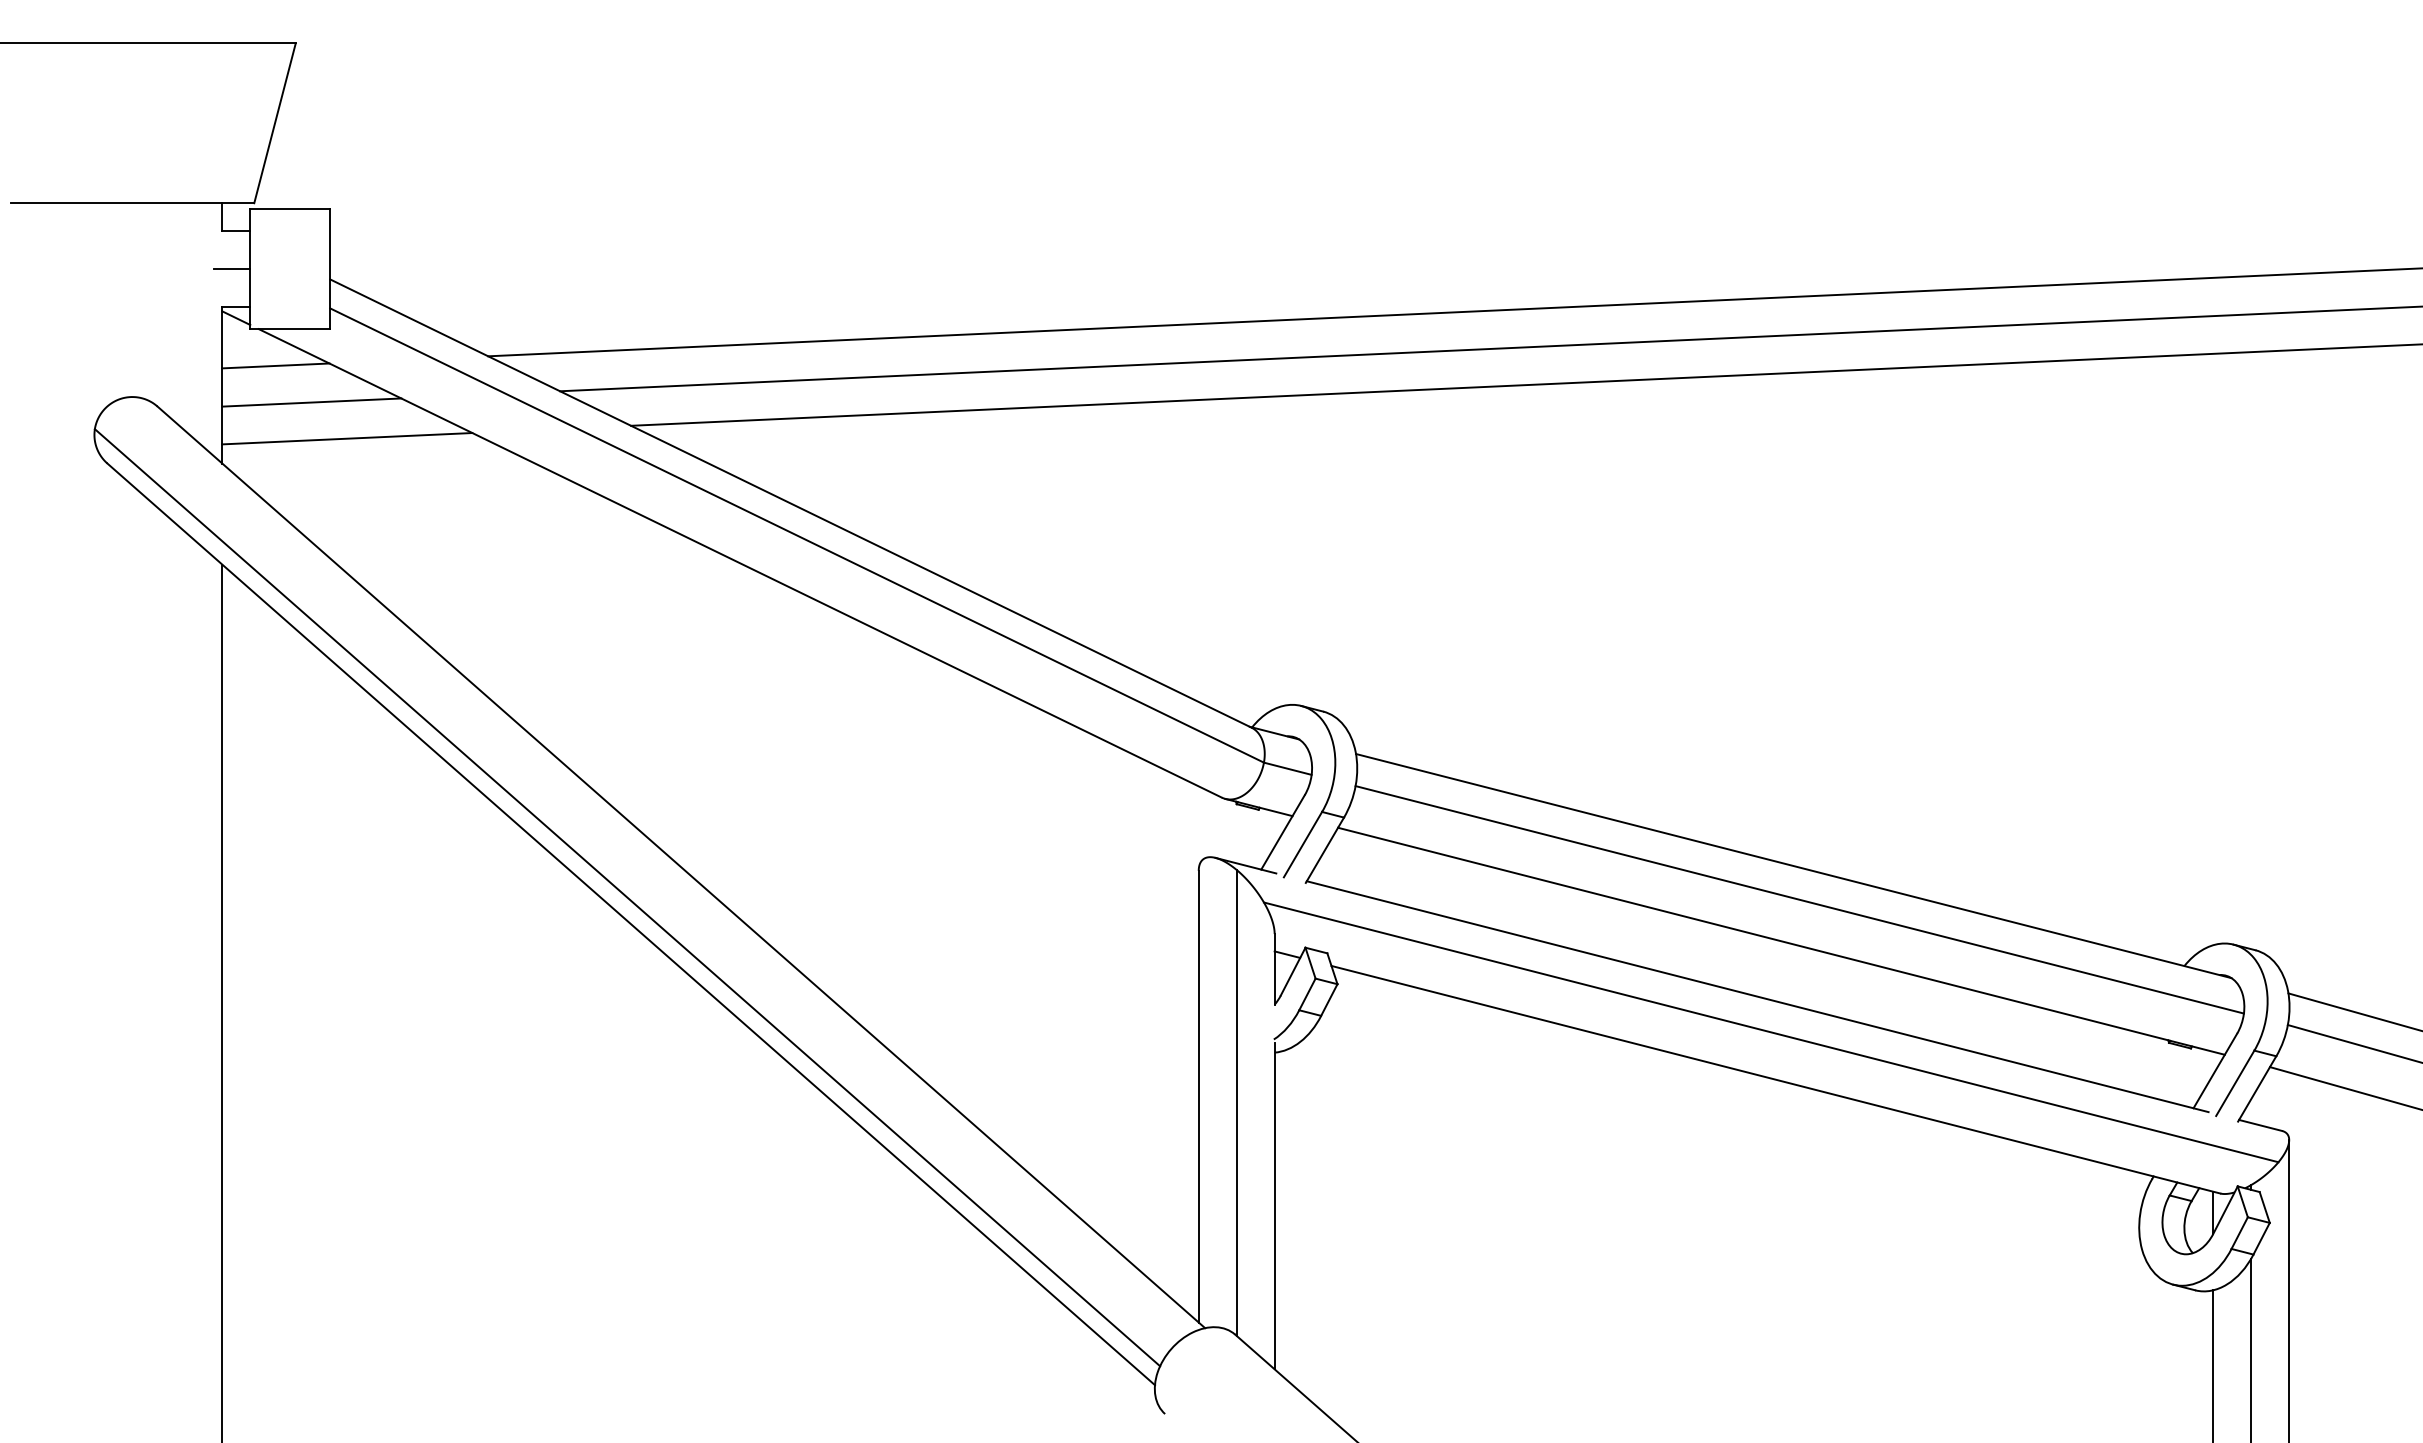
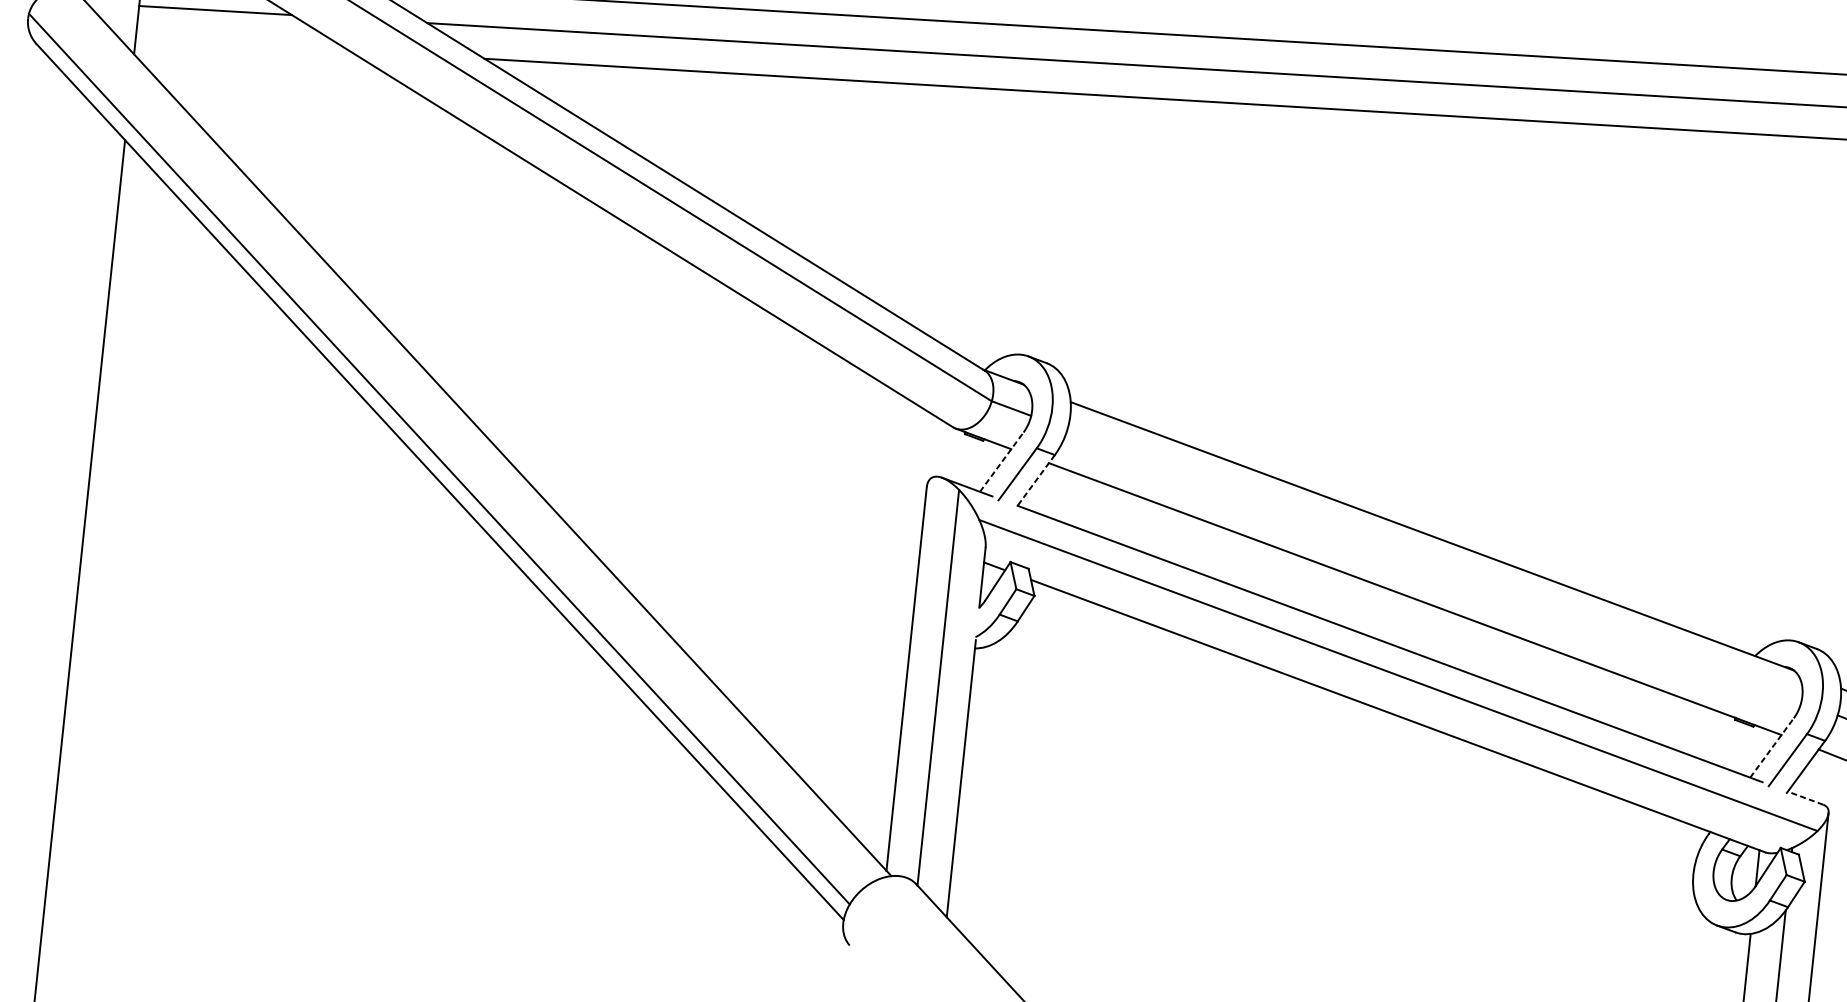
line: (347, 438) -> (242, 44), removed
line: (1283, 831) -> (1002, 461), solid -> dashed
line: (1324, 850) -> (1035, 481), solid -> dashed
line: (1799, 899) -> (1434, 565), removed
line: (2215, 1070) -> (1772, 747), solid -> dashed
line: (2260, 1125) -> (1805, 798), solid -> dashed

